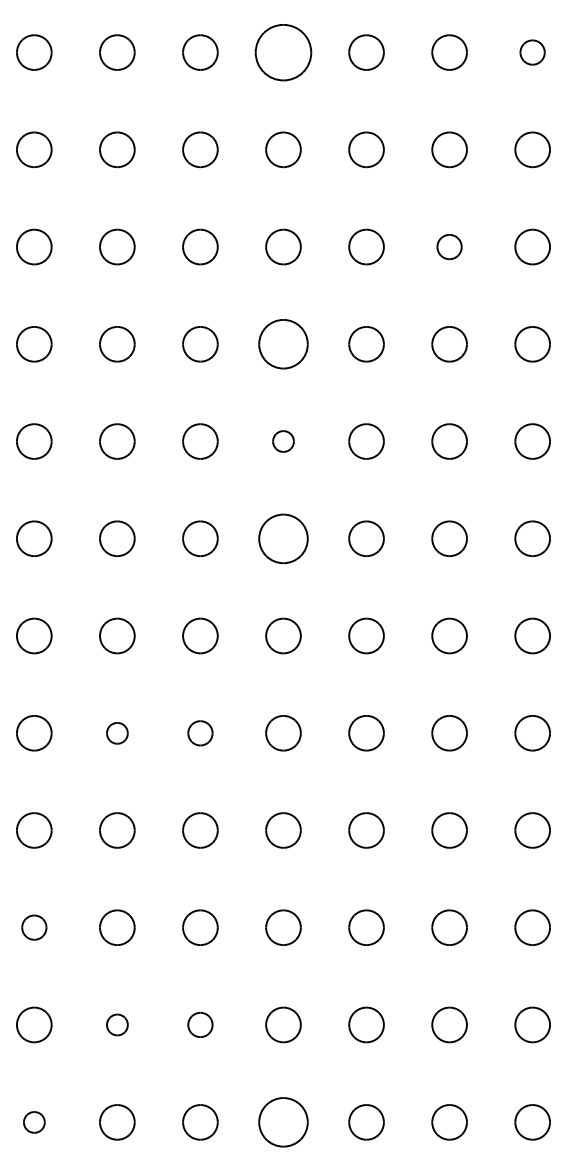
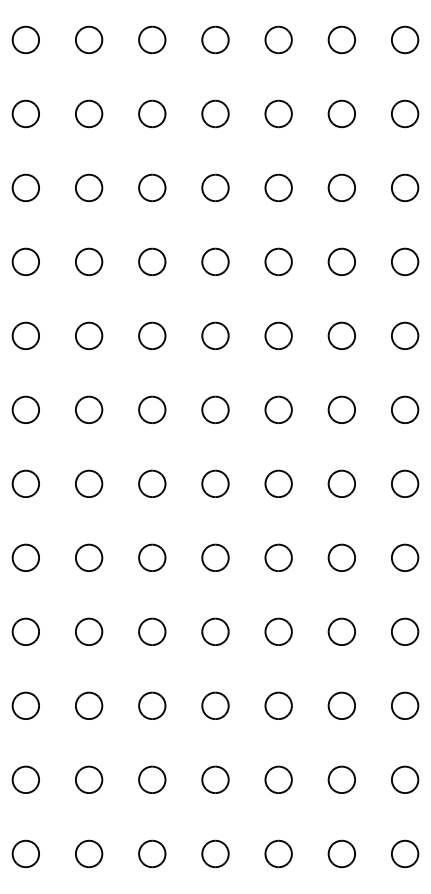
part: (283, 52) -> (215, 39), size x0.62
part: (532, 52) -> (404, 39), size x1.43
part: (449, 246) -> (341, 187), size x1.43
part: (283, 344) -> (215, 262), size x0.71
part: (283, 441) -> (215, 335), size x1.67
part: (283, 538) -> (215, 409), size x0.71
part: (117, 733) -> (89, 558), size x1.67
part: (200, 733) -> (152, 558), size x1.43
part: (34, 927) -> (26, 705), size x1.43
part: (117, 1024) -> (89, 779), size x1.67
part: (200, 1024) -> (152, 779), size x1.43
part: (34, 1122) -> (26, 854), size x1.67
part: (283, 1122) -> (215, 854), size x0.71

